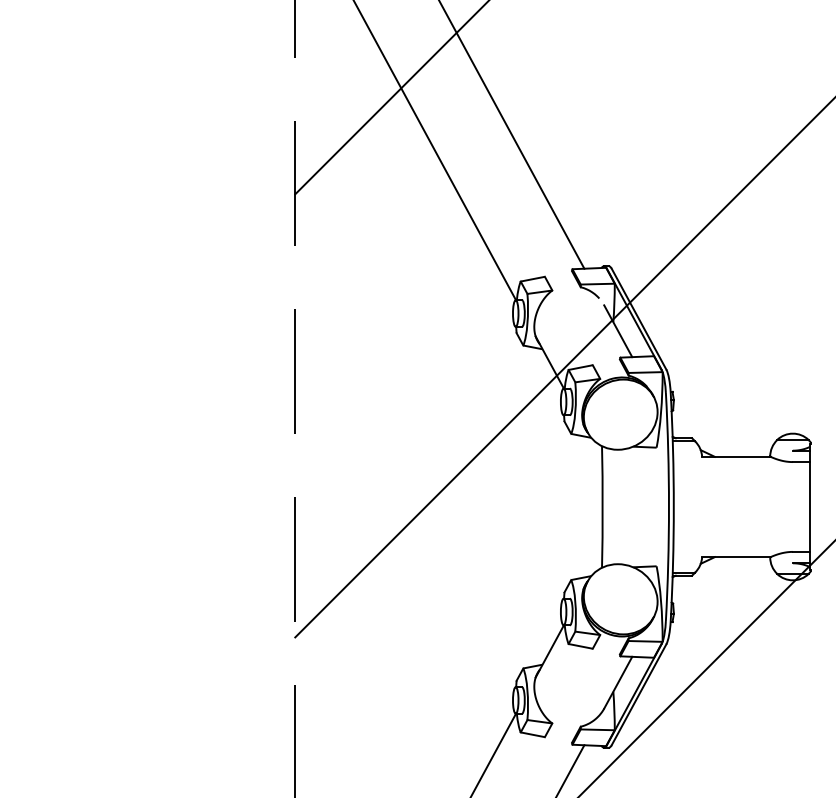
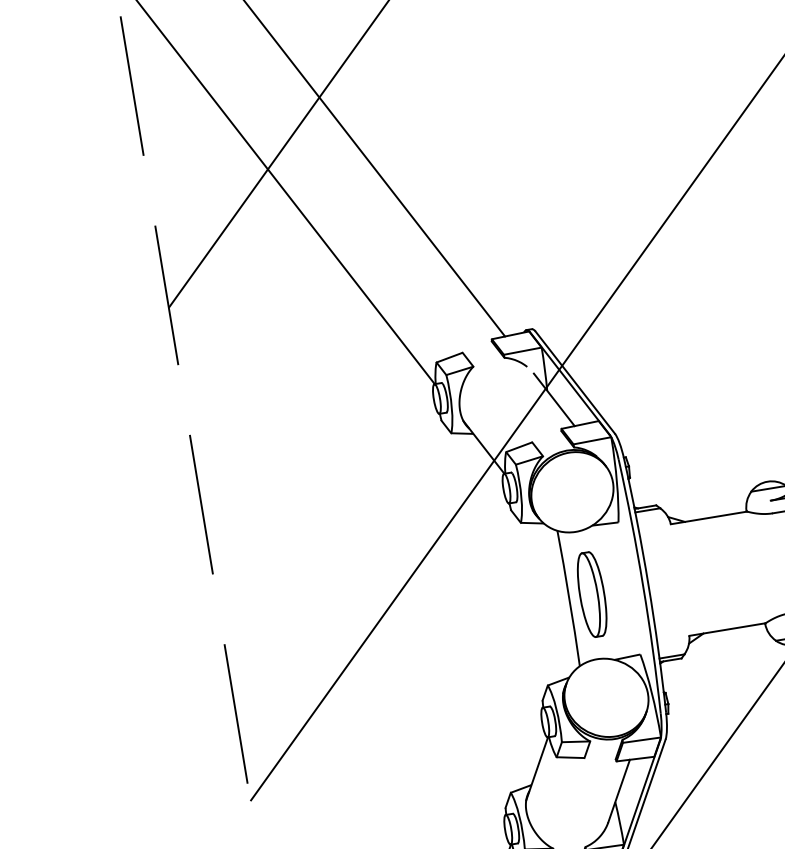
part: (622, 506) -> (591, 594), added

